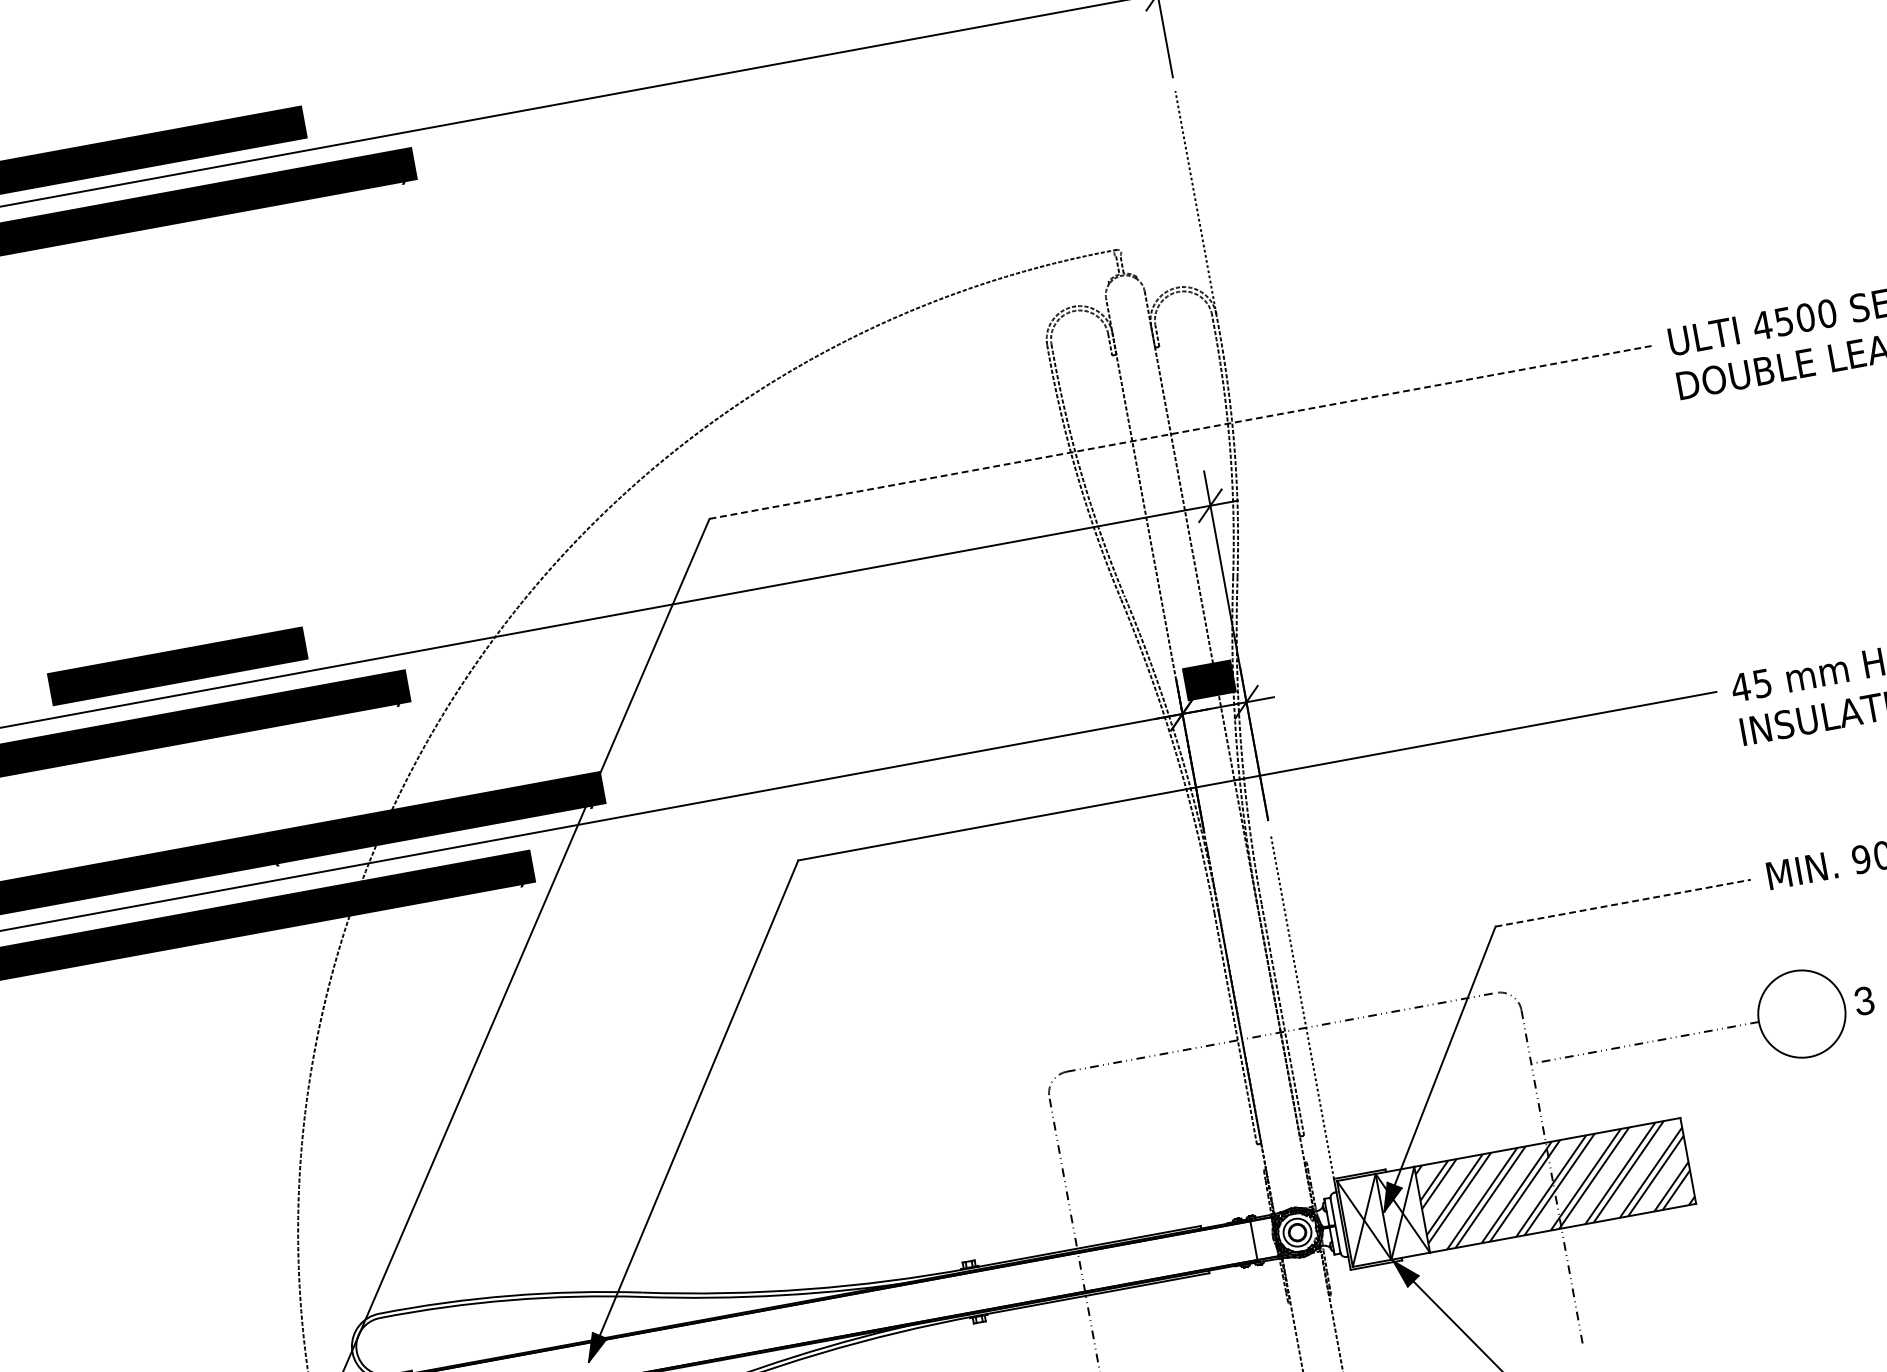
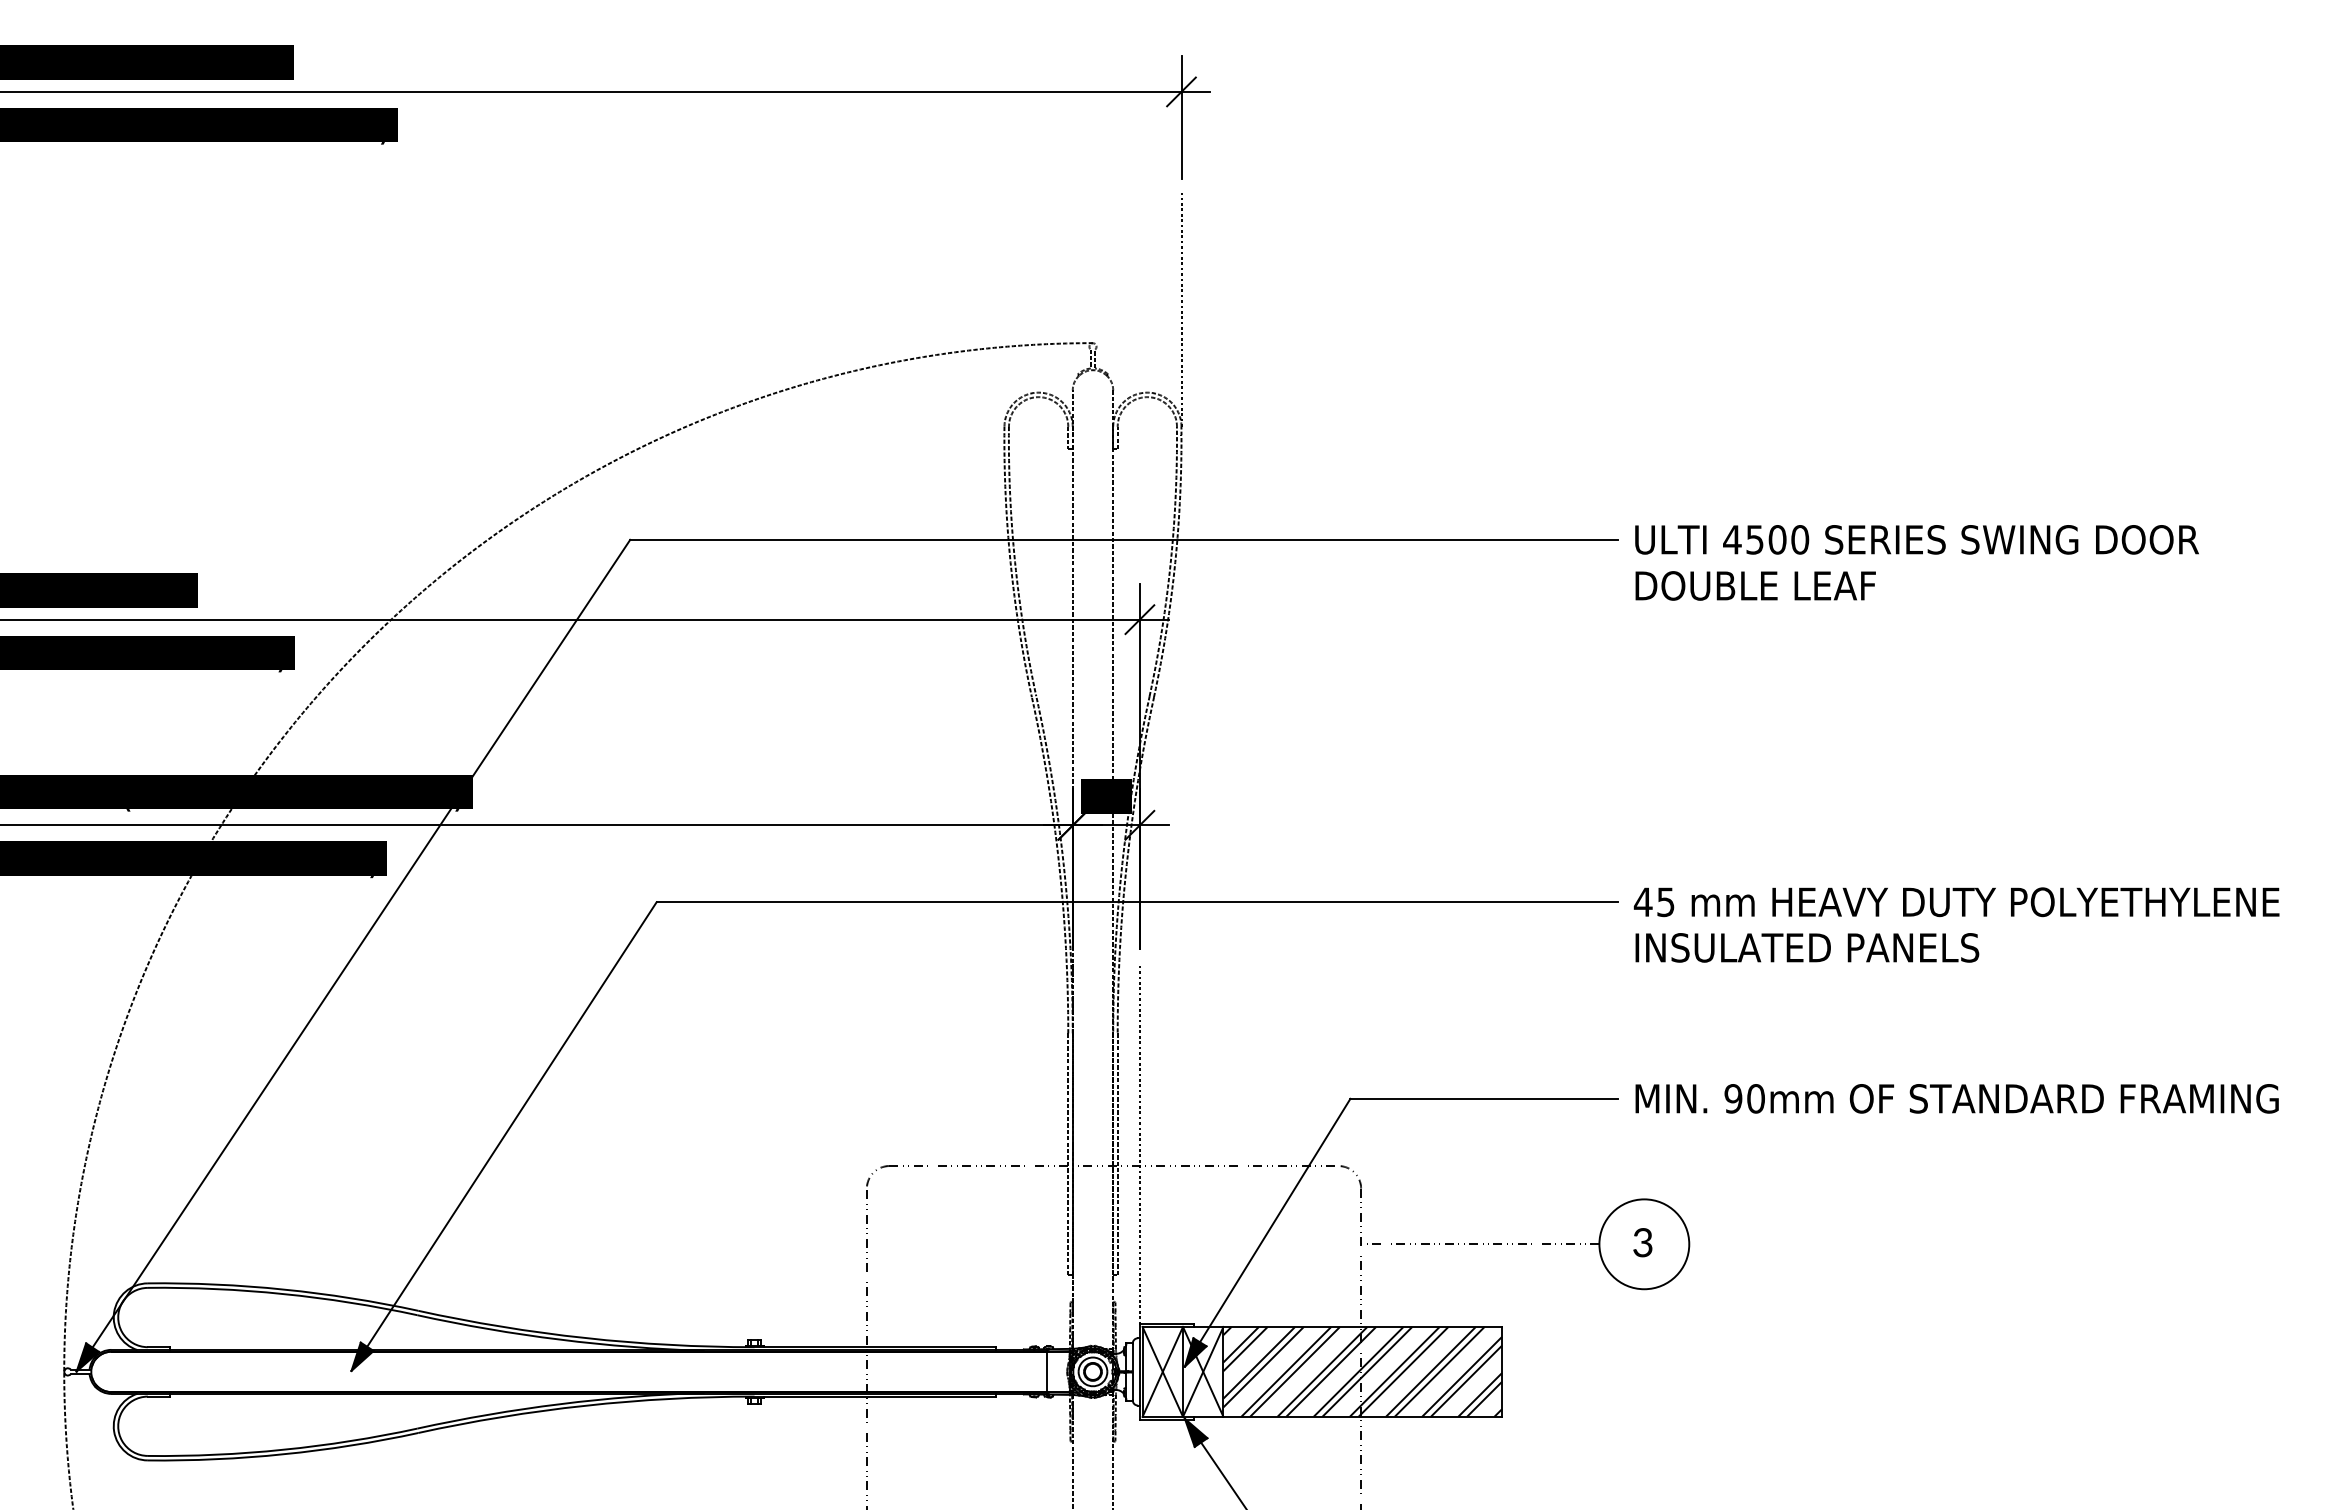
line: (1180, 432) -> (1123, 539), dashed -> solid
line: (1623, 902) -> (1484, 1098), dashed -> solid
text: (1863, 1000) -> (1642, 1242), moved

